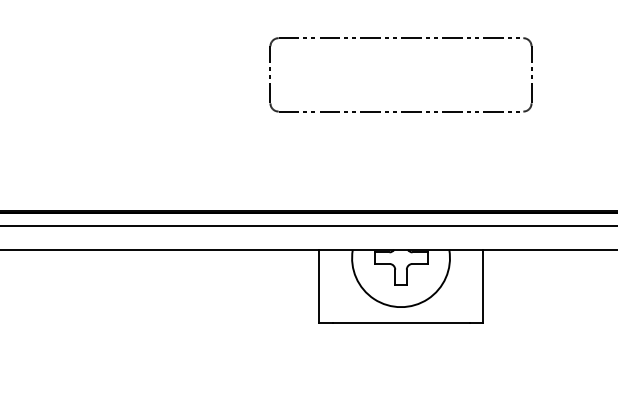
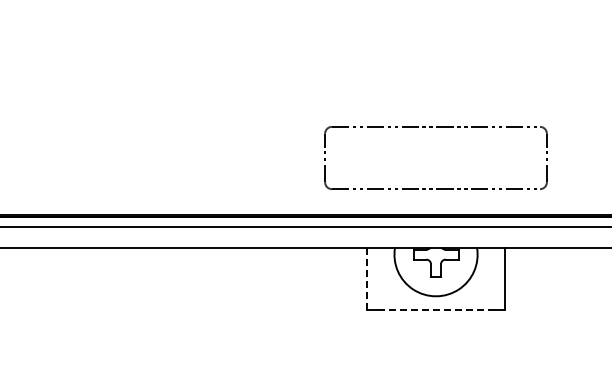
part: (401, 110) -> (436, 188), moved
line: (319, 287) -> (366, 279), solid -> dashed
line: (401, 323) -> (436, 310), solid -> dashed

